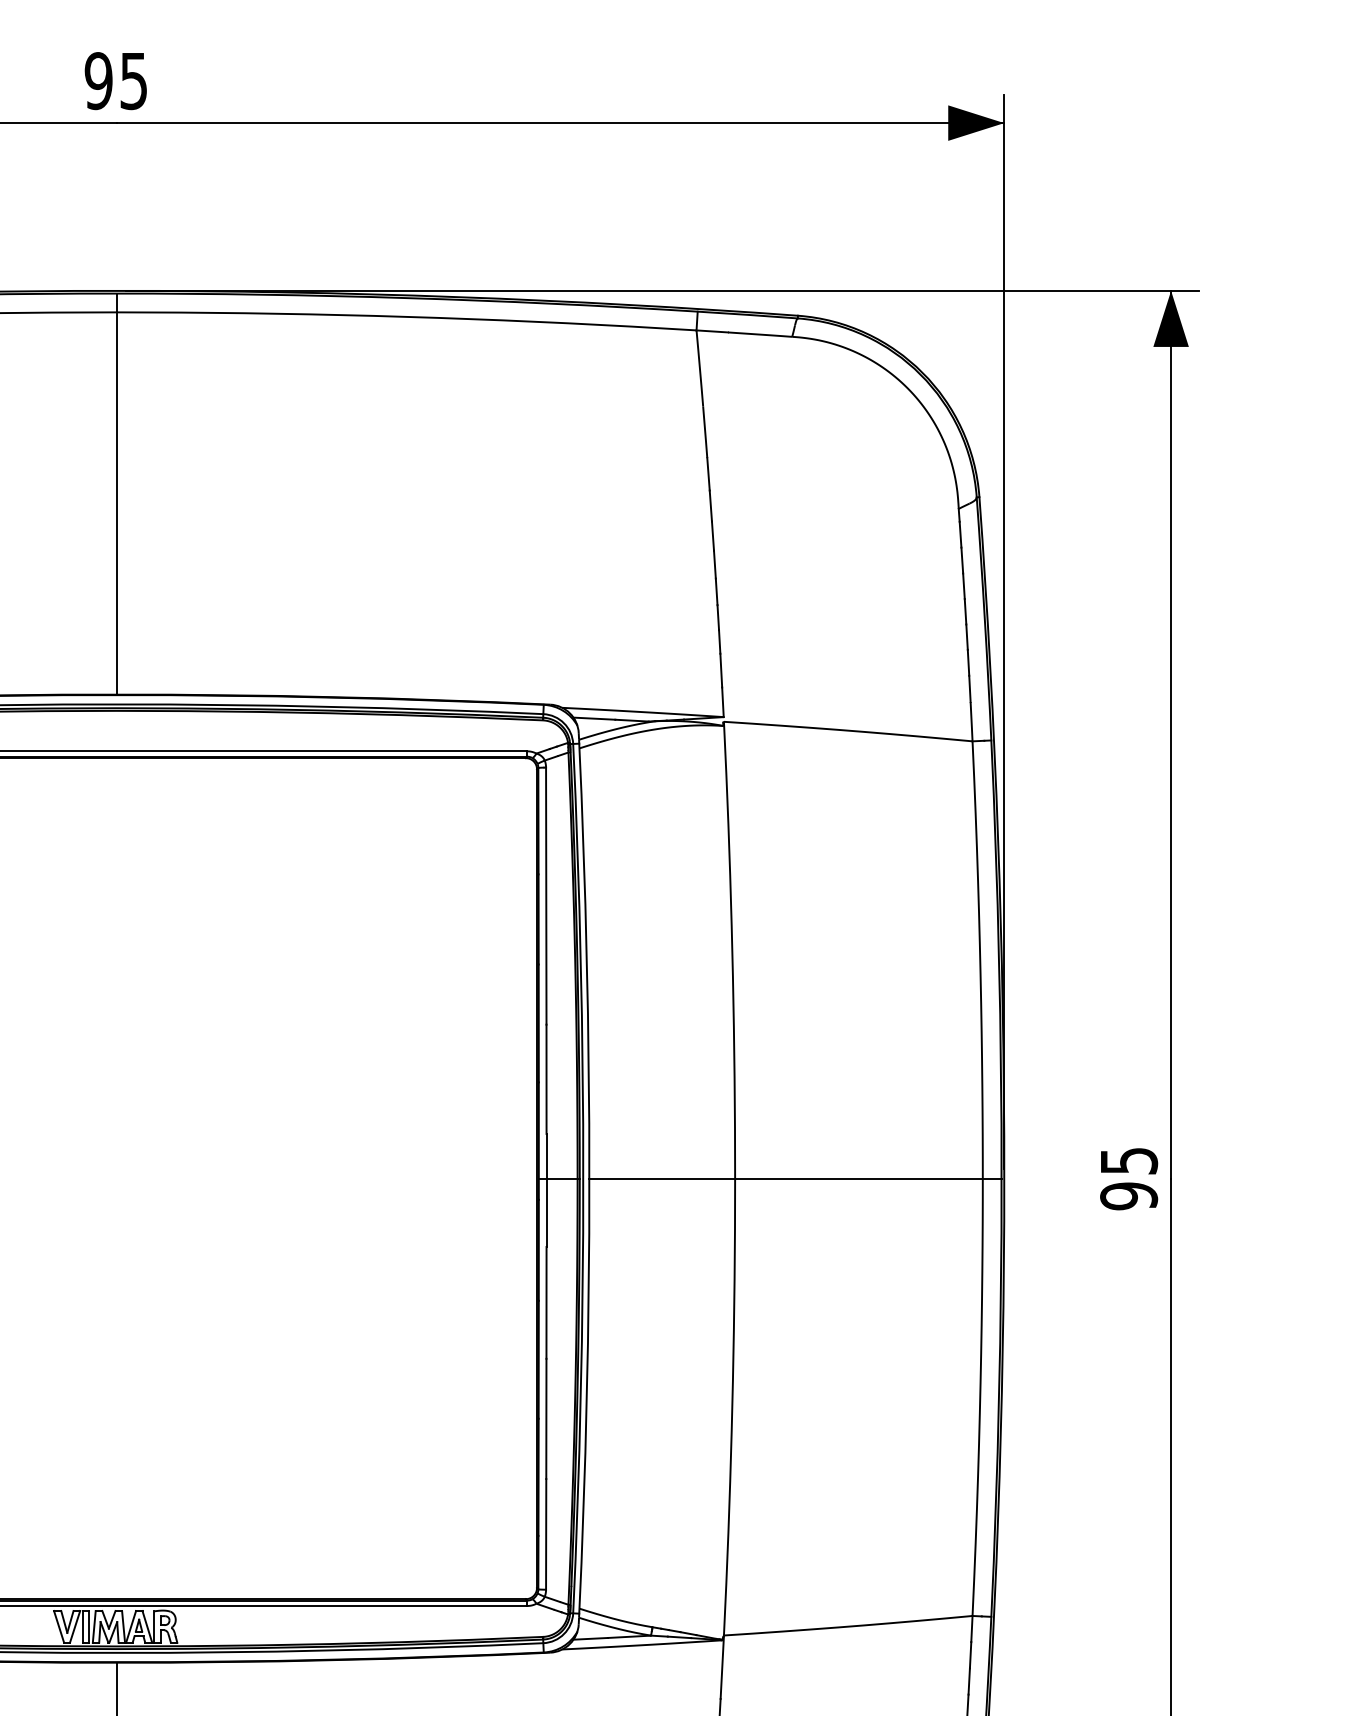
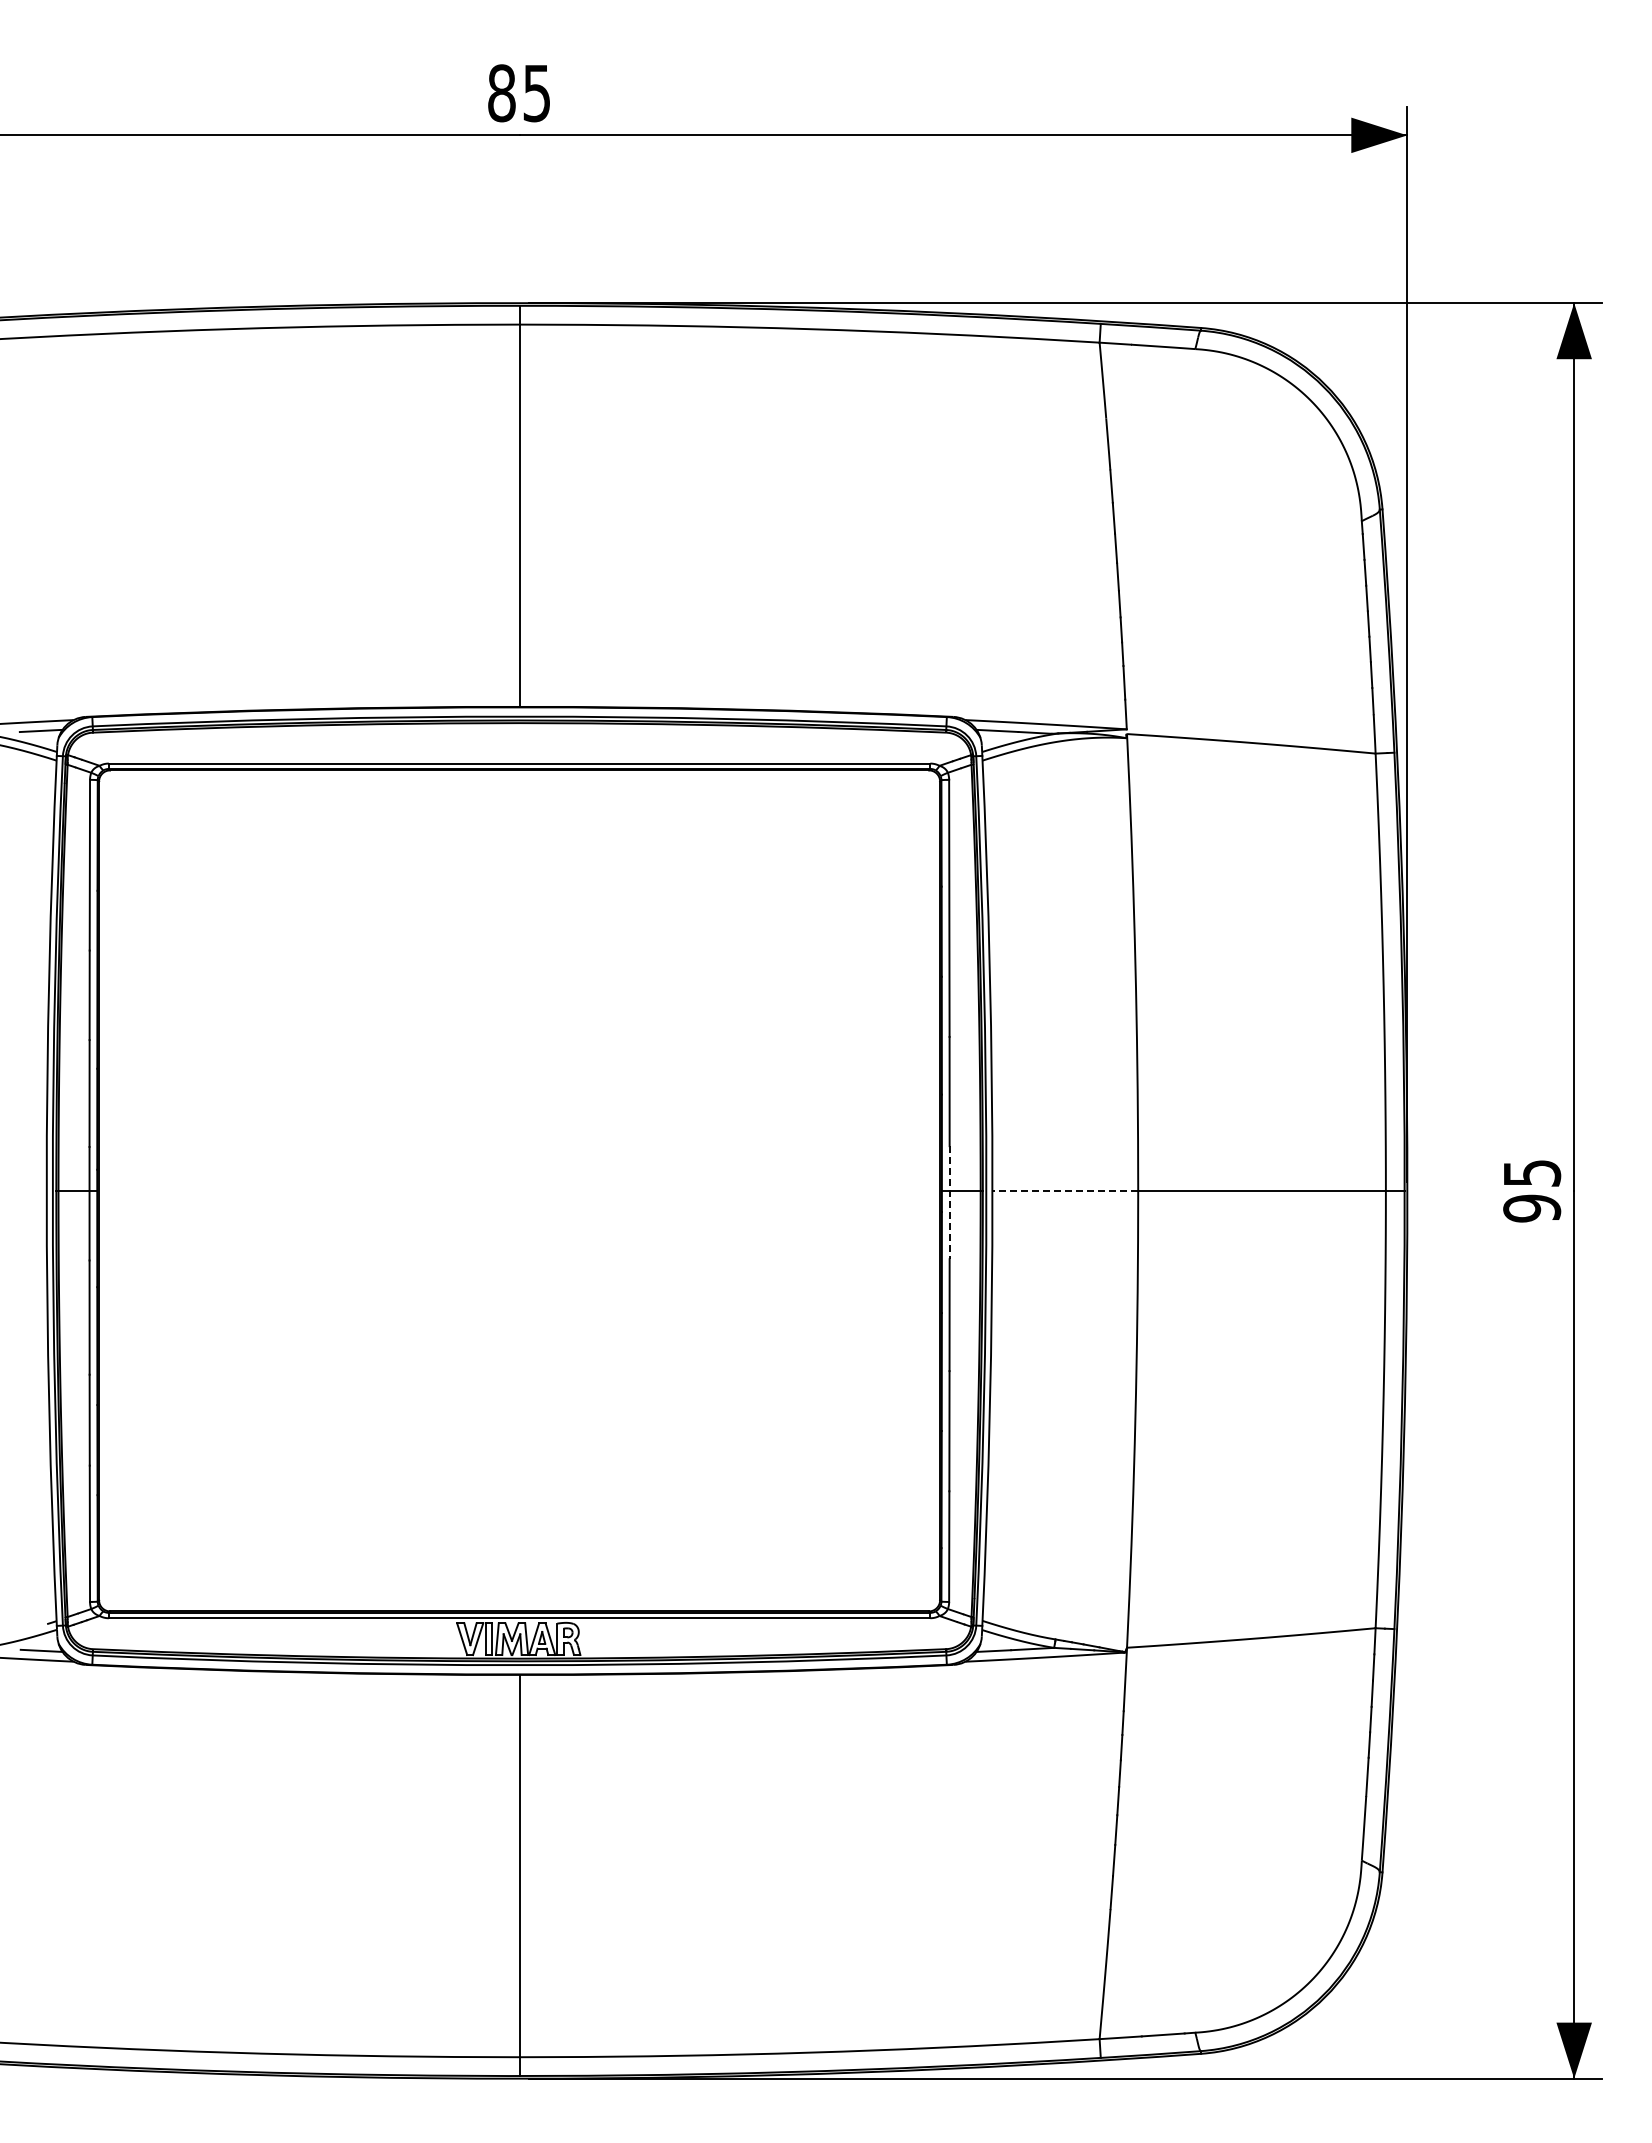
text: (98, 81) -> (501, 93), 95 -> 85
line: (662, 1178) -> (1065, 1190), solid -> dashed
line: (546, 1190) -> (949, 1202), solid -> dashed

